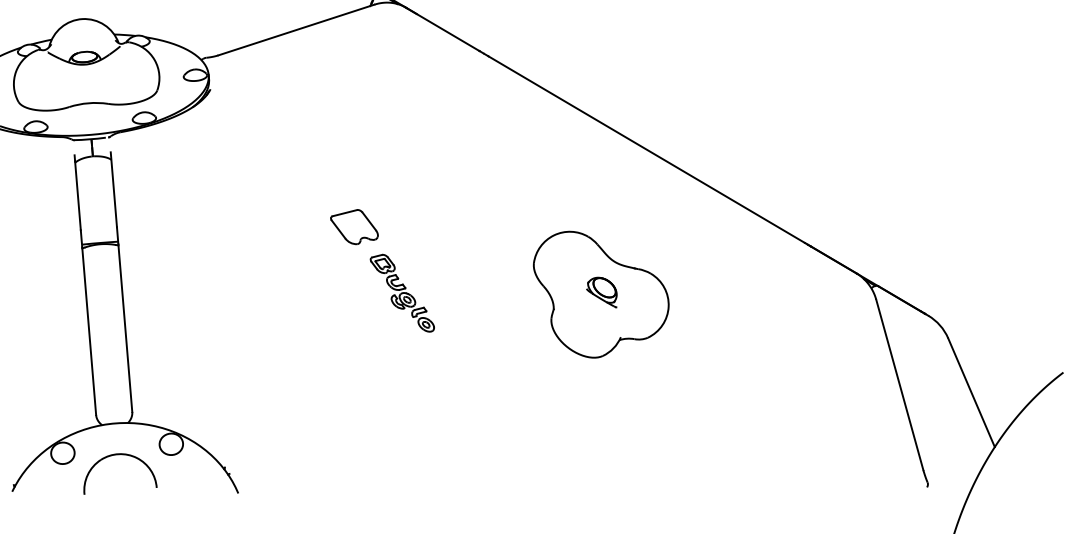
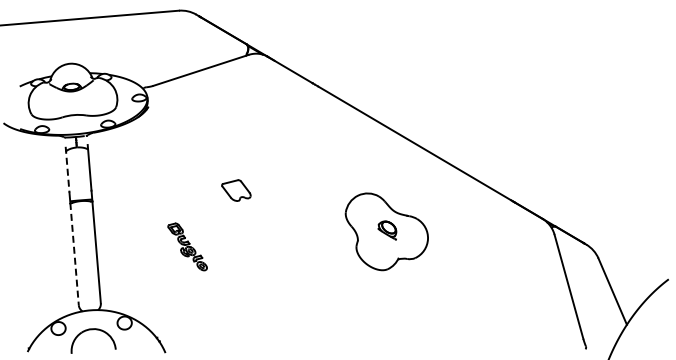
line: (77, 192) -> (67, 169), solid -> dashed
part: (402, 292) -> (187, 246), moved
line: (89, 331) -> (74, 254), solid -> dashed

